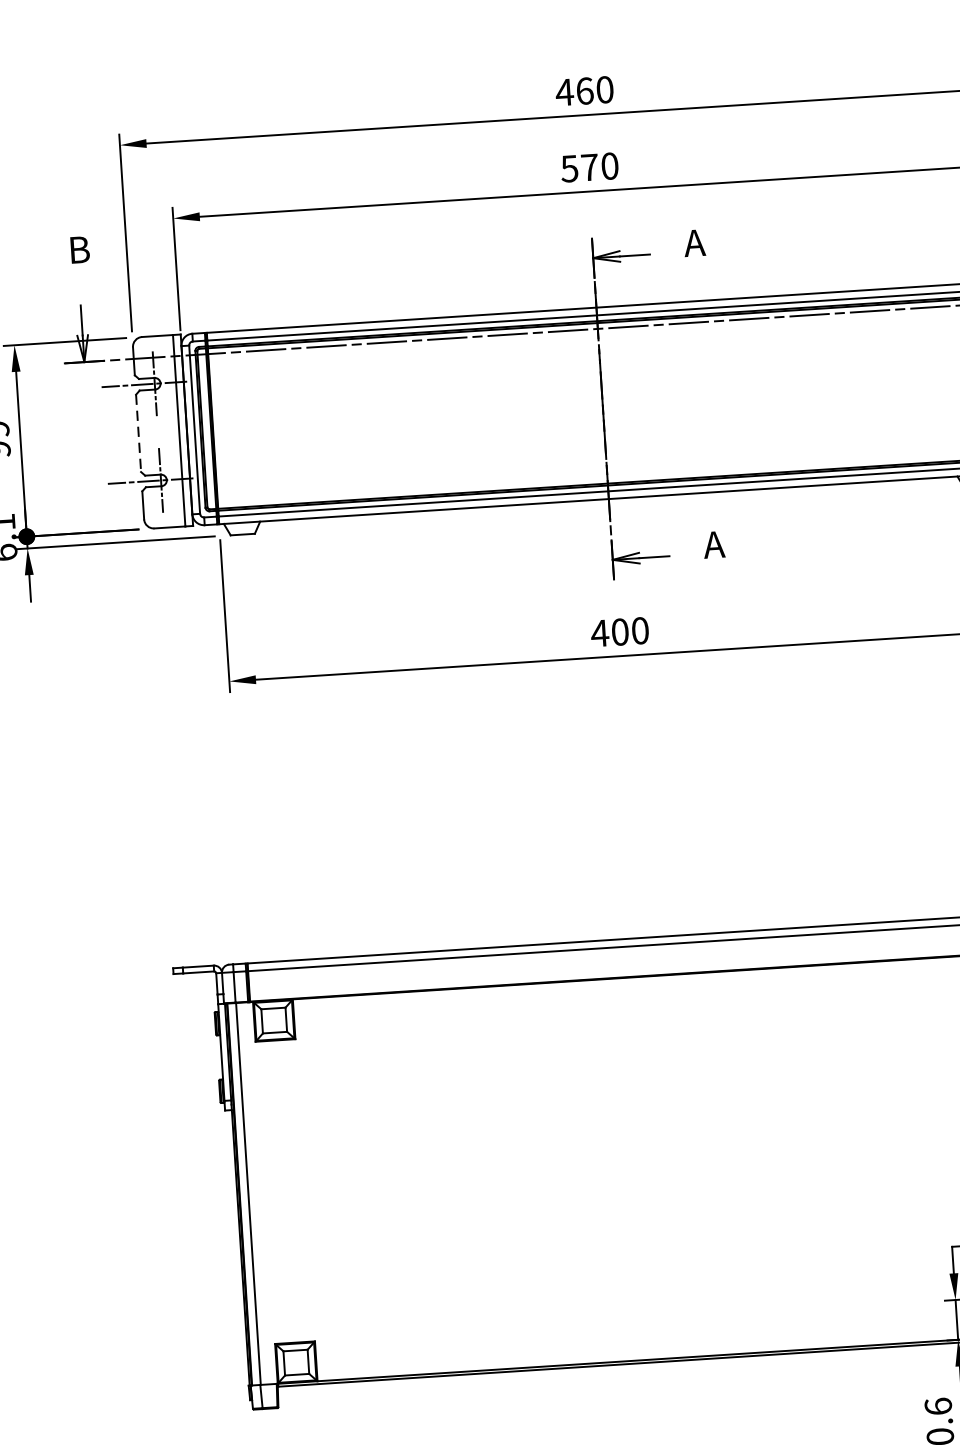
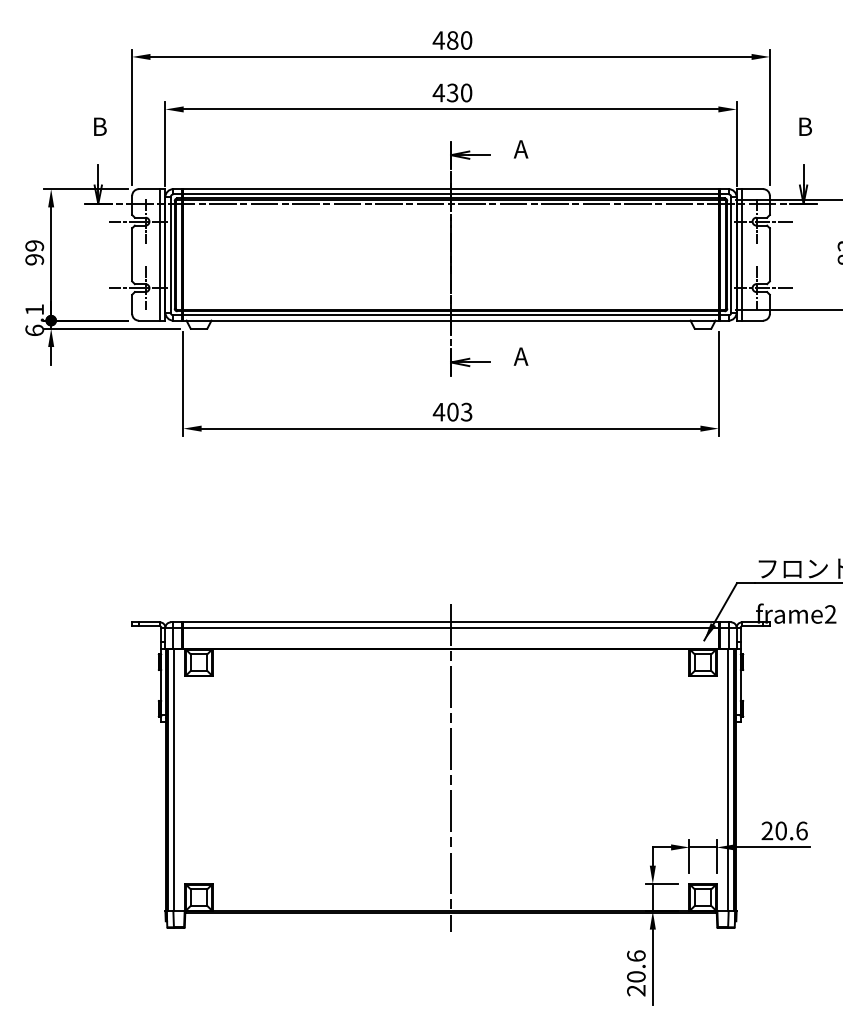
text: (584, 91) -> (452, 40), 460 -> 480
text: (579, 167) -> (445, 92), 570 -> 430
line: (138, 432) -> (132, 254), dashed -> solid
text: (639, 631) -> (466, 412), 400 -> 403
line: (651, 1149) -> (451, 767), added

